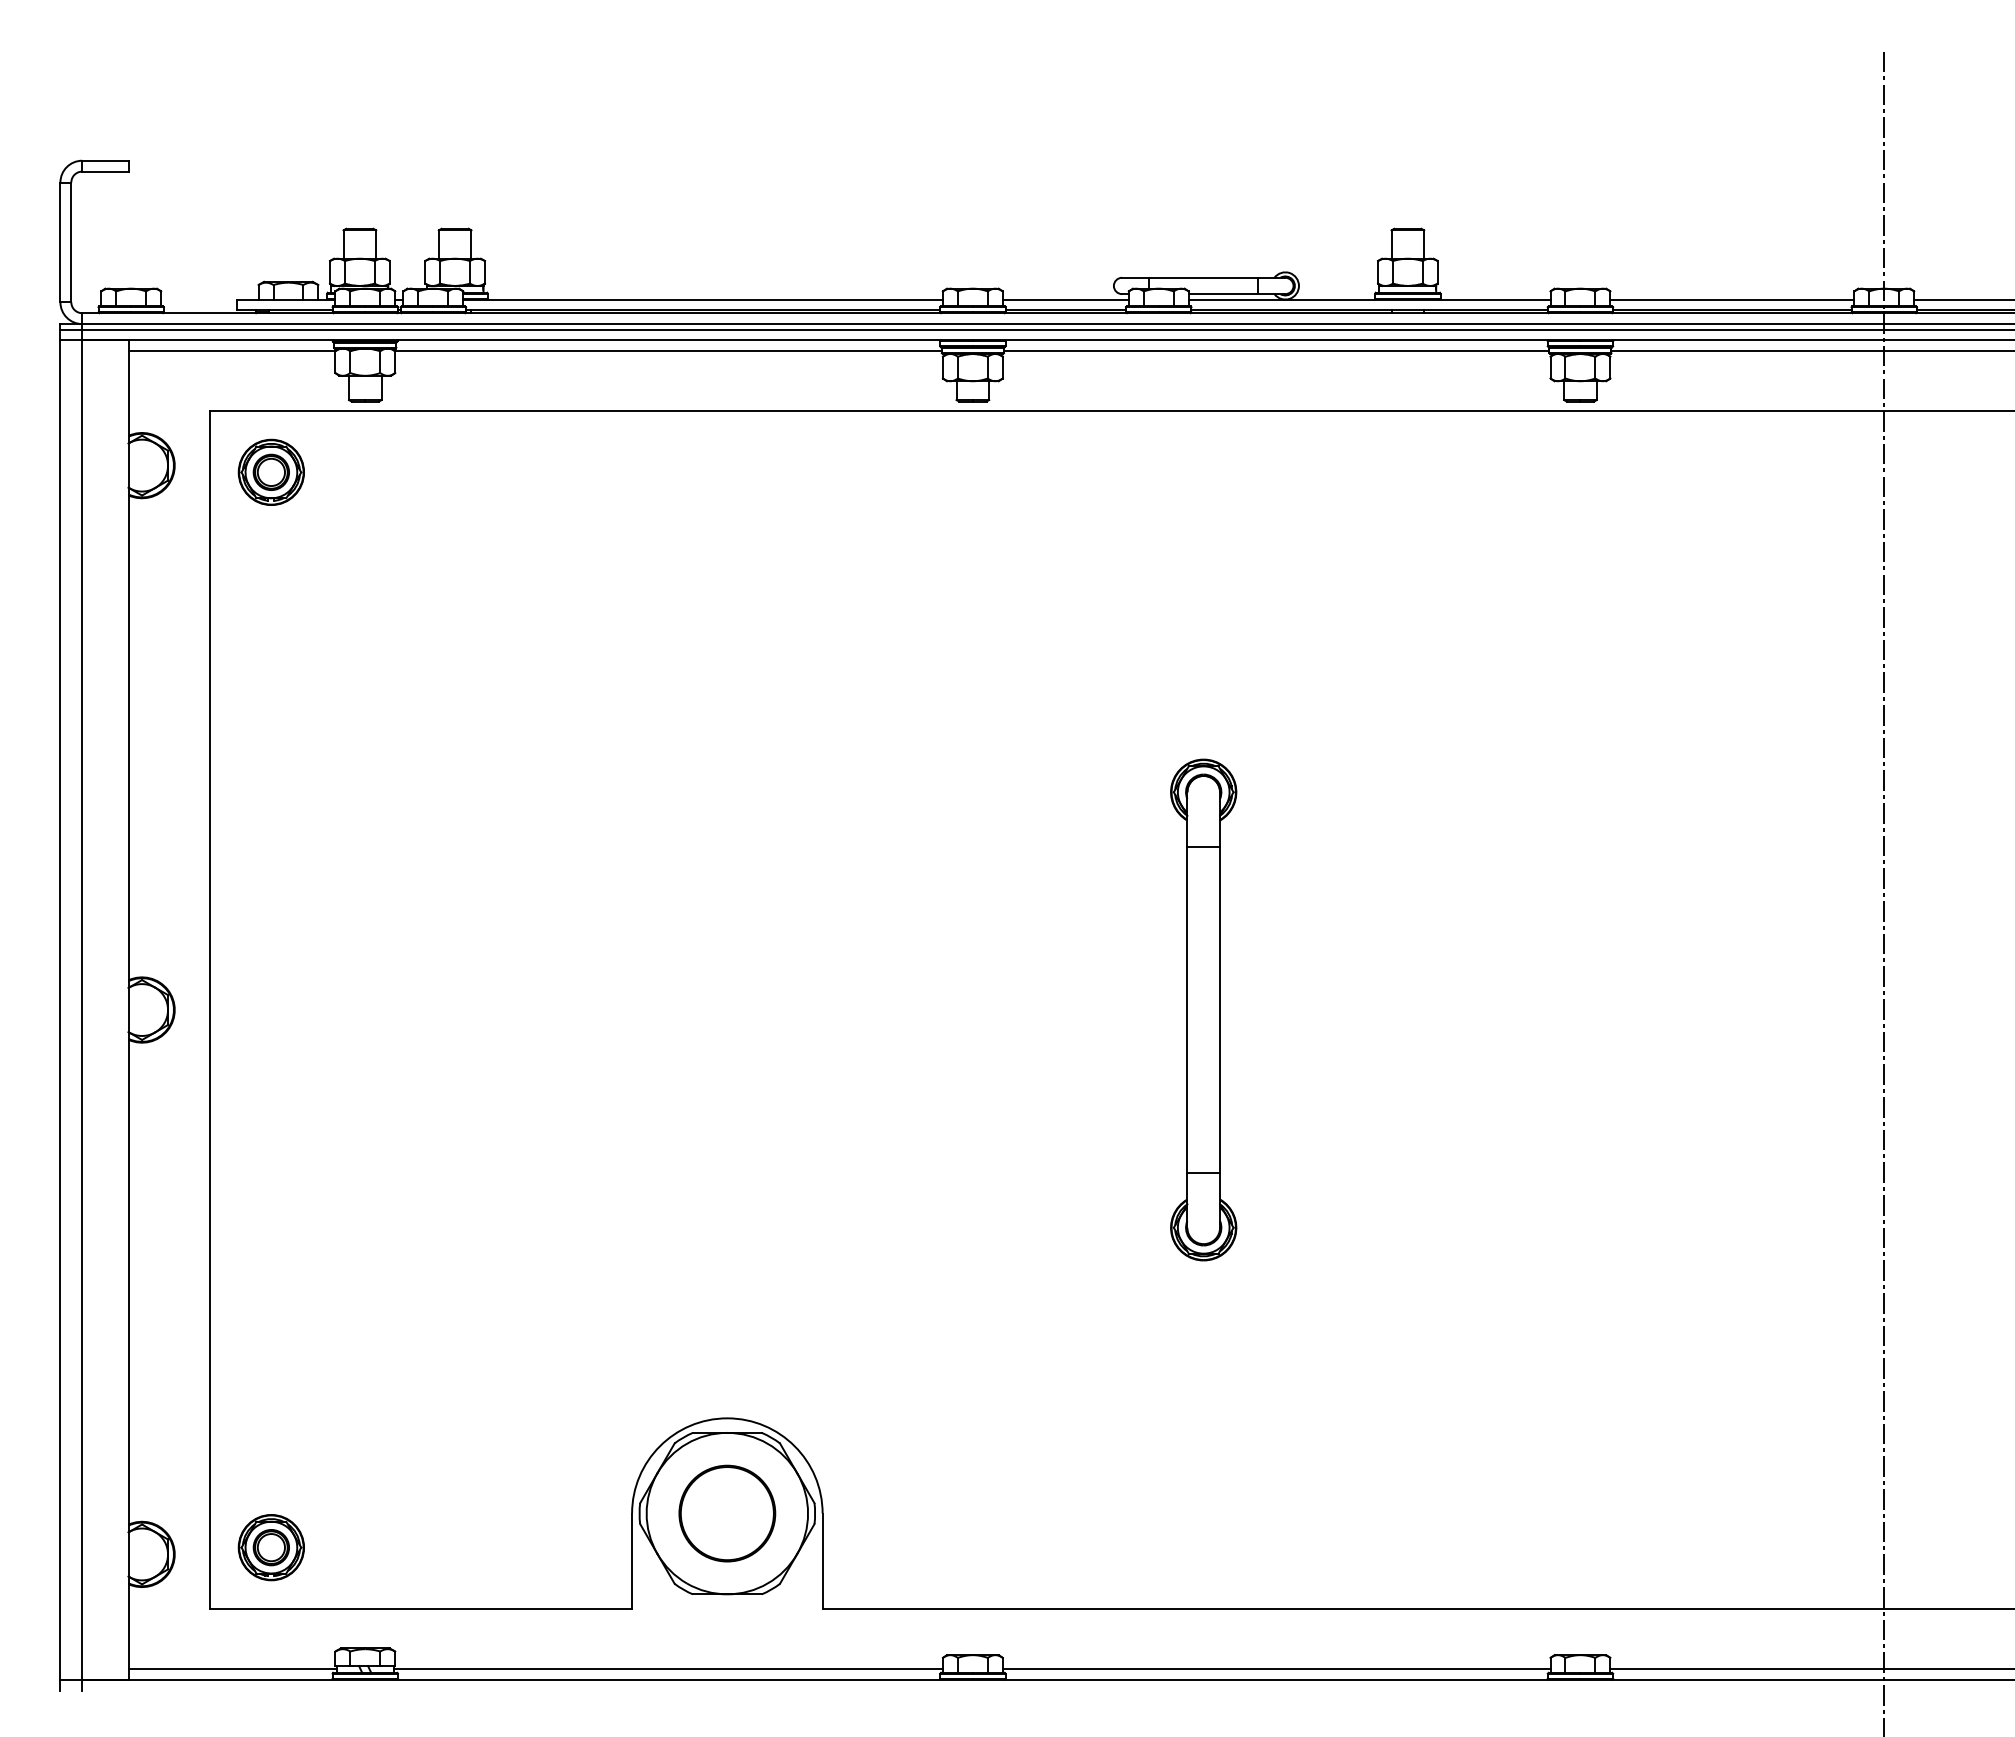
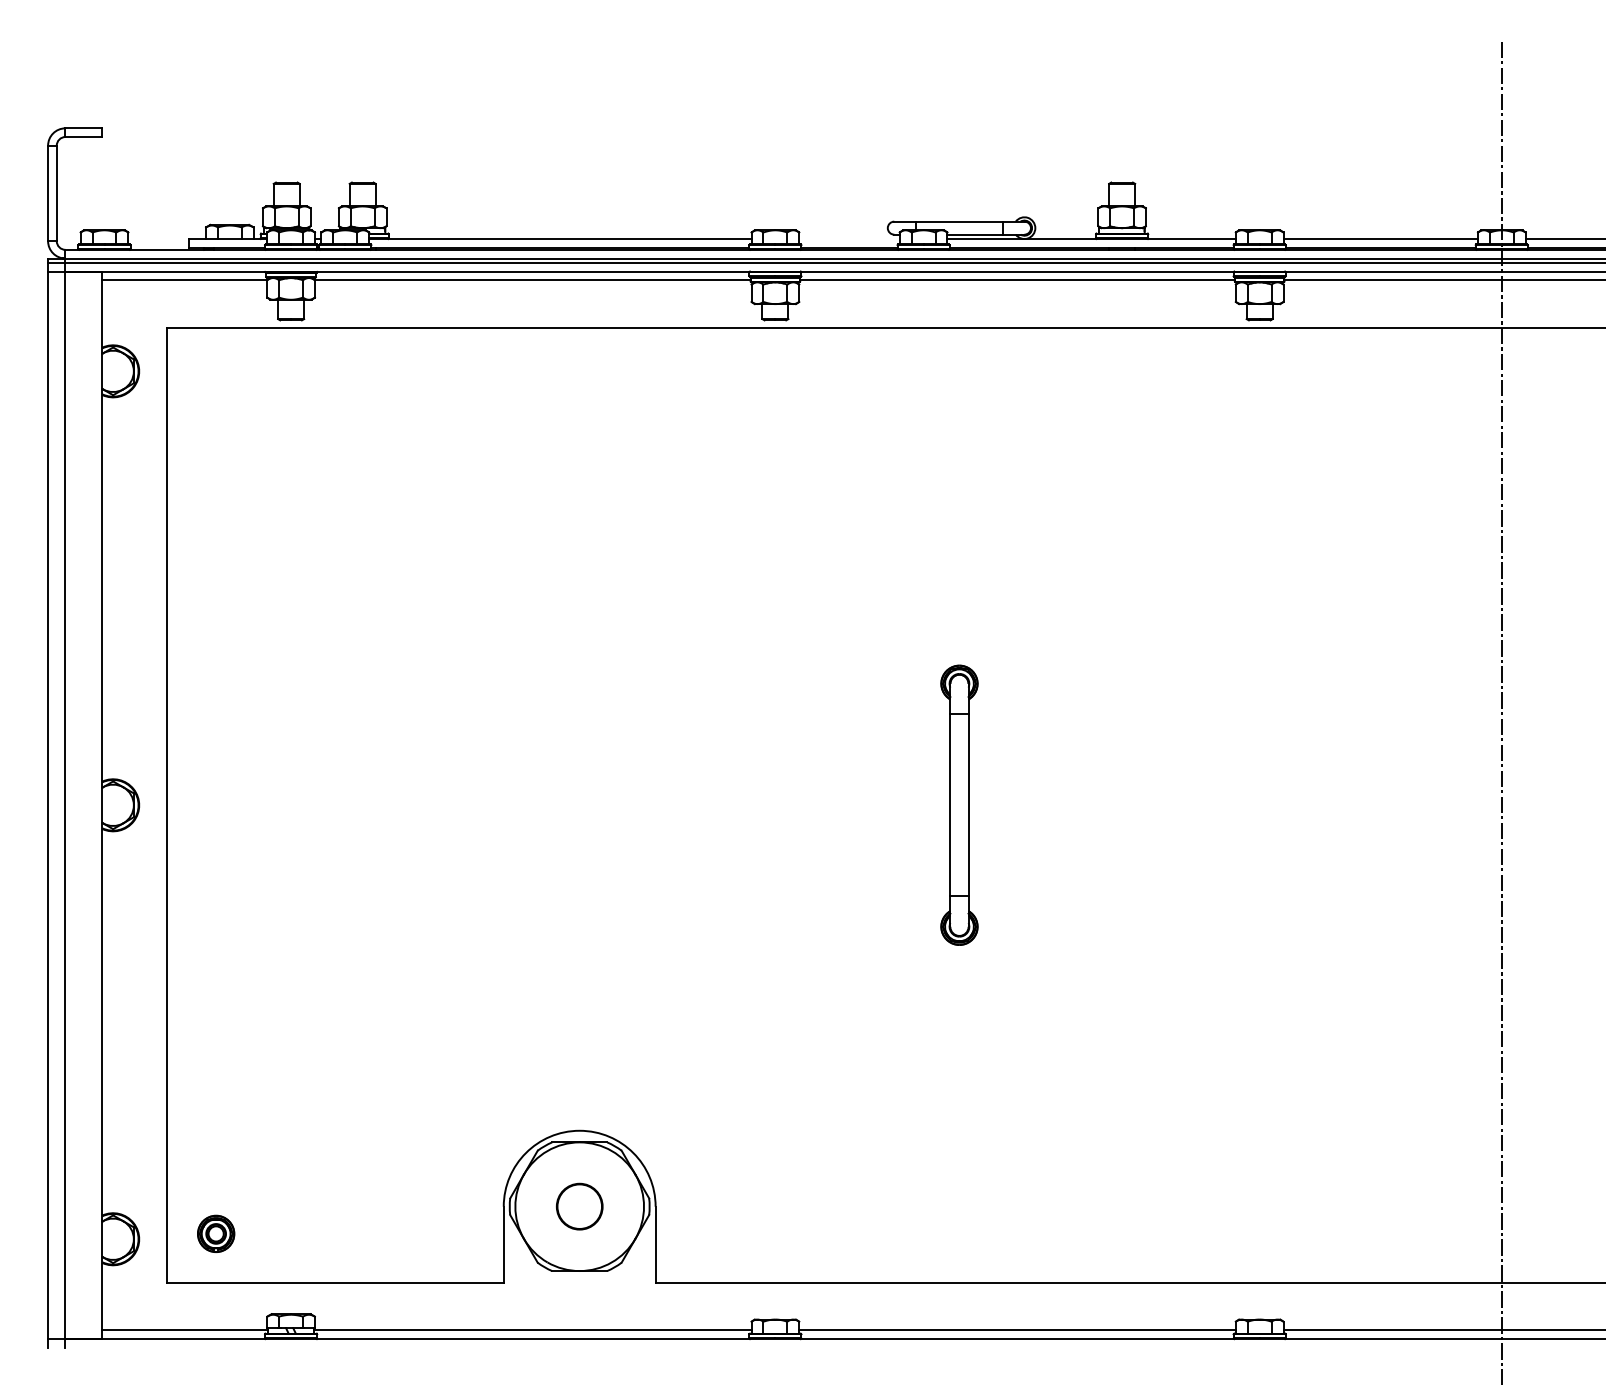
line: (1065, 299) -> (849, 238), removed
part: (270, 471) -> (215, 376), removed
part: (1203, 1009) -> (959, 804), size x0.7
part: (727, 1513) -> (579, 1206), size x0.6
part: (270, 1547) -> (215, 1233), size x0.7

